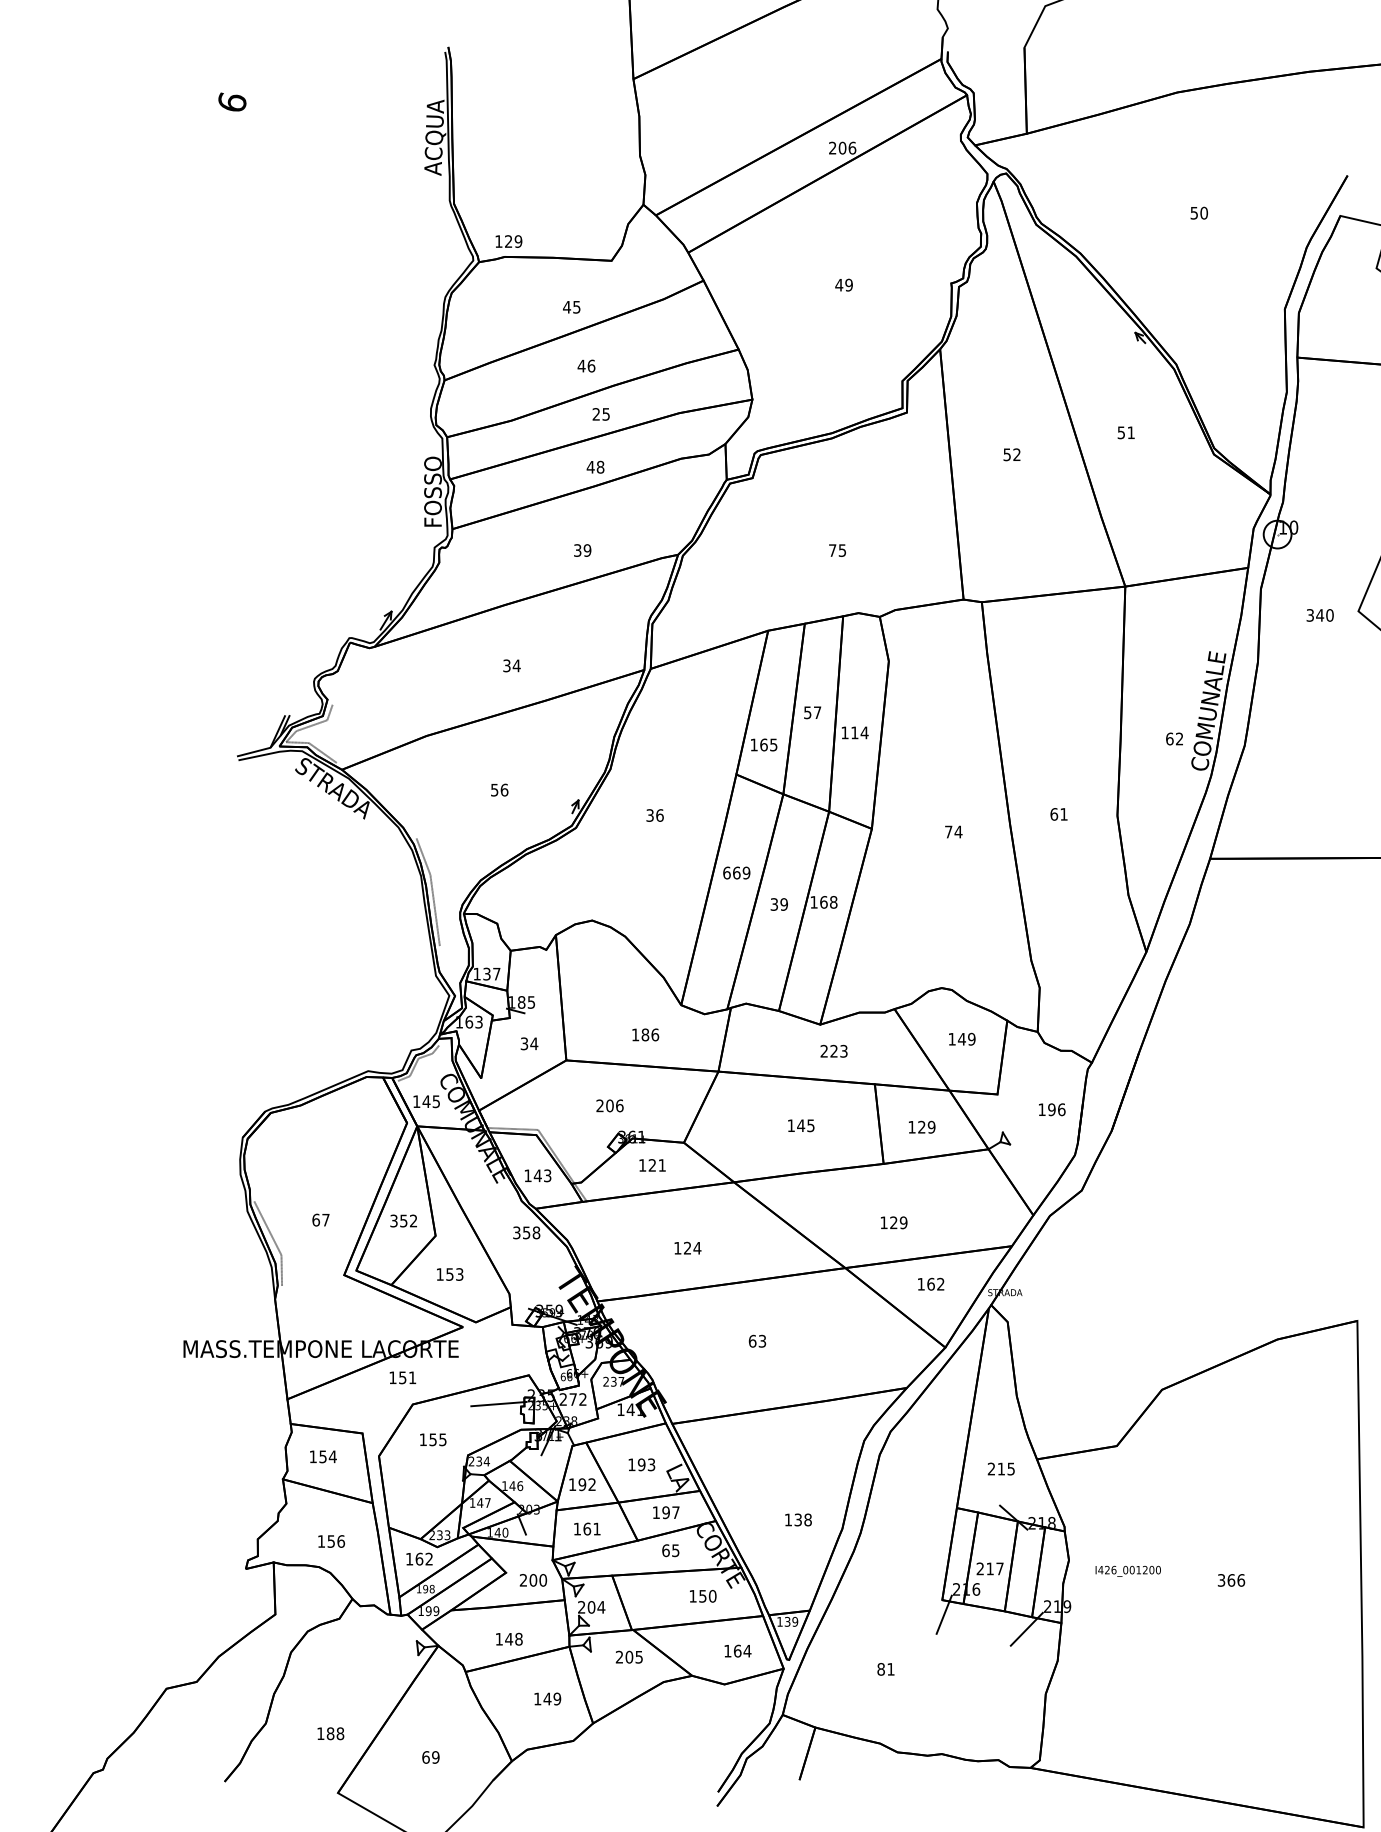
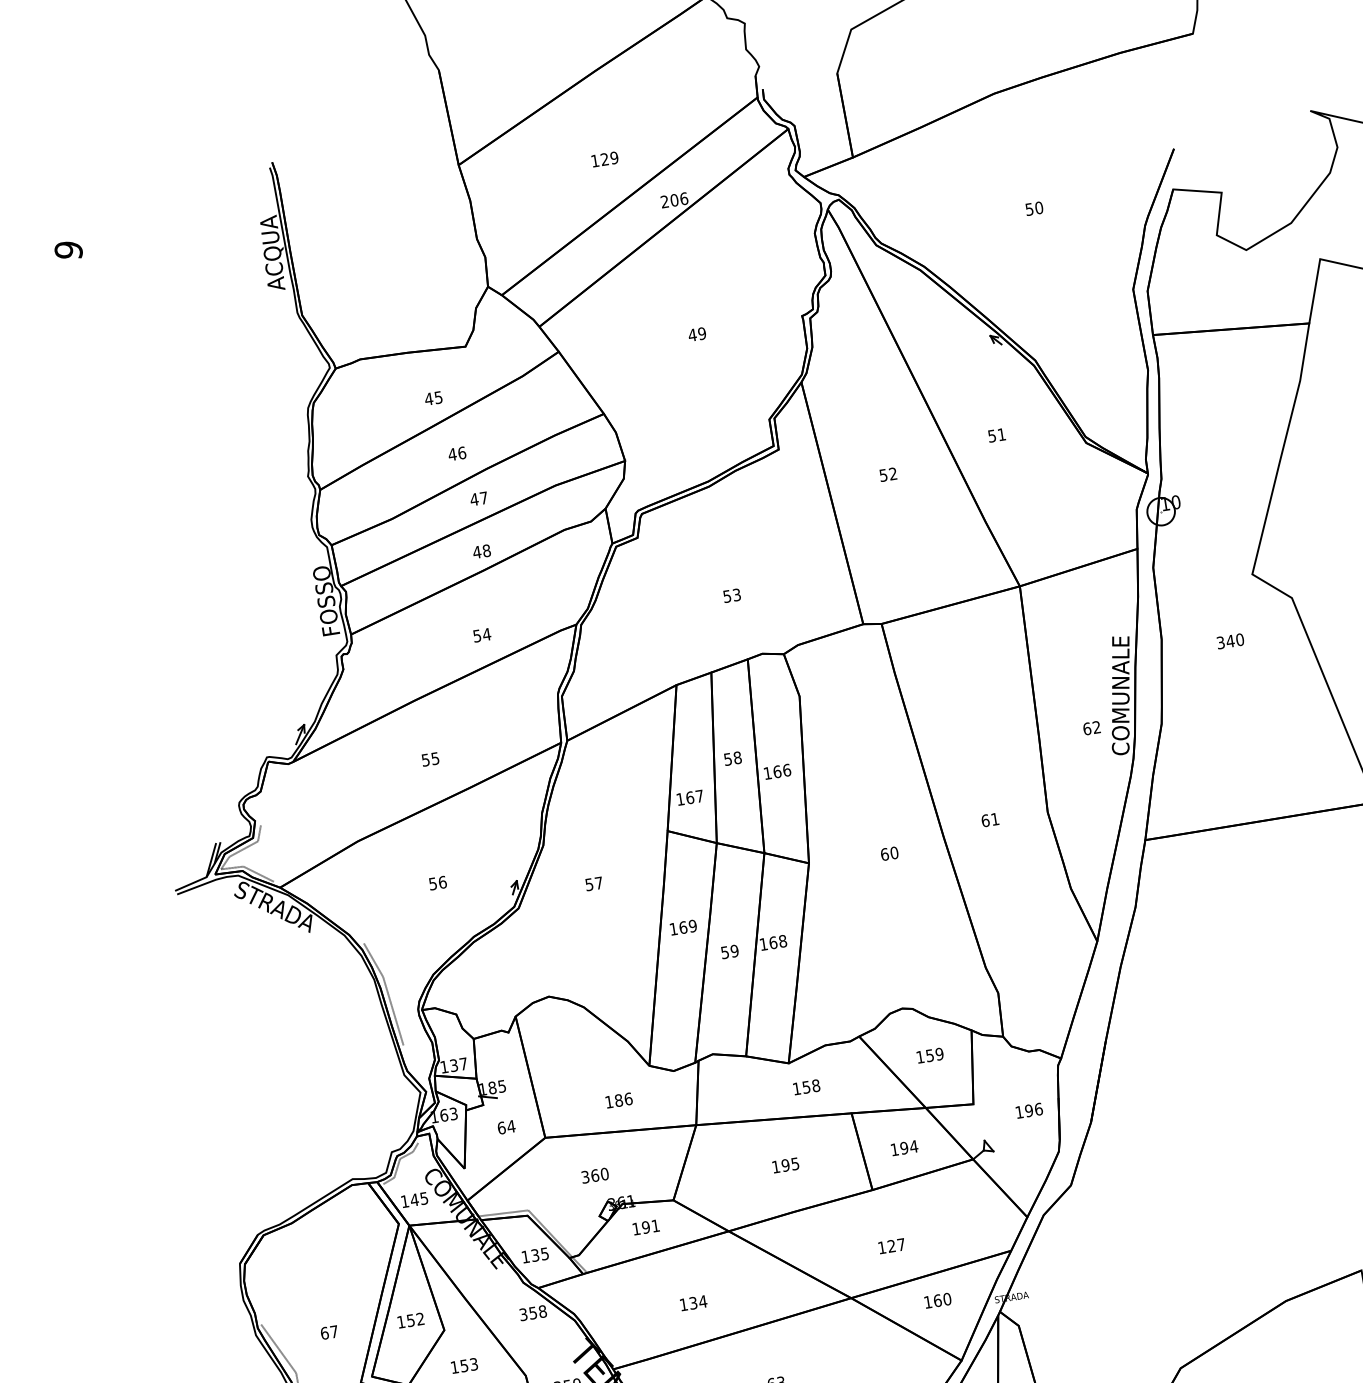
text: (231, 102) -> (68, 250), 6 -> 9
text: (508, 241) -> (604, 159), moved
text: (600, 414) -> (478, 499), 25 -> 47
text: (582, 550) -> (481, 635), 39 -> 54
text: (837, 550) -> (732, 595), 75 -> 53
text: (1319, 615) -> (1229, 641), moved
text: (511, 665) -> (430, 759), 34 -> 55
text: (817, 712) -> (737, 757), 57 -> 58
text: (859, 732) -> (781, 770), 114 -> 166
text: (773, 744) -> (699, 795), 165 -> 167
text: (654, 815) -> (593, 883), 36 -> 57
text: (953, 831) -> (889, 853), 74 -> 60
text: (726, 872) -> (673, 928), 669 -> 169
text: (774, 904) -> (725, 952), 39 -> 59
text: (961, 1039) -> (929, 1055), 149 -> 159
text: (524, 1043) -> (501, 1127), 34 -> 64
text: (833, 1050) -> (805, 1086), 223 -> 158
text: (609, 1105) -> (594, 1175), 206 -> 360
text: (801, 1125) -> (786, 1165), 145 -> 195
text: (926, 1126) -> (908, 1146), 129 -> 194
text: (652, 1165) -> (646, 1227), 121 -> 191
text: (542, 1175) -> (539, 1254), 143 -> 135
text: (393, 1220) -> (400, 1321), 352 -> 152
text: (903, 1222) -> (901, 1244), 129 -> 127
text: (687, 1248) -> (693, 1303), 124 -> 134
text: (940, 1284) -> (947, 1299), 162 -> 160

